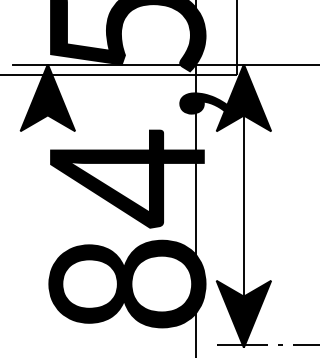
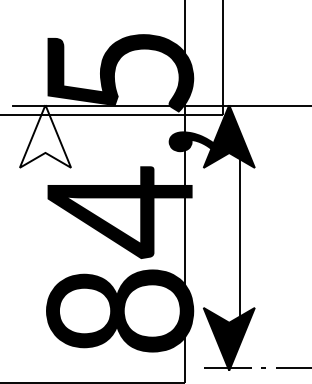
fill: (47, 97) -> (45, 136), removed
line: (244, 205) -> (240, 237), moved

